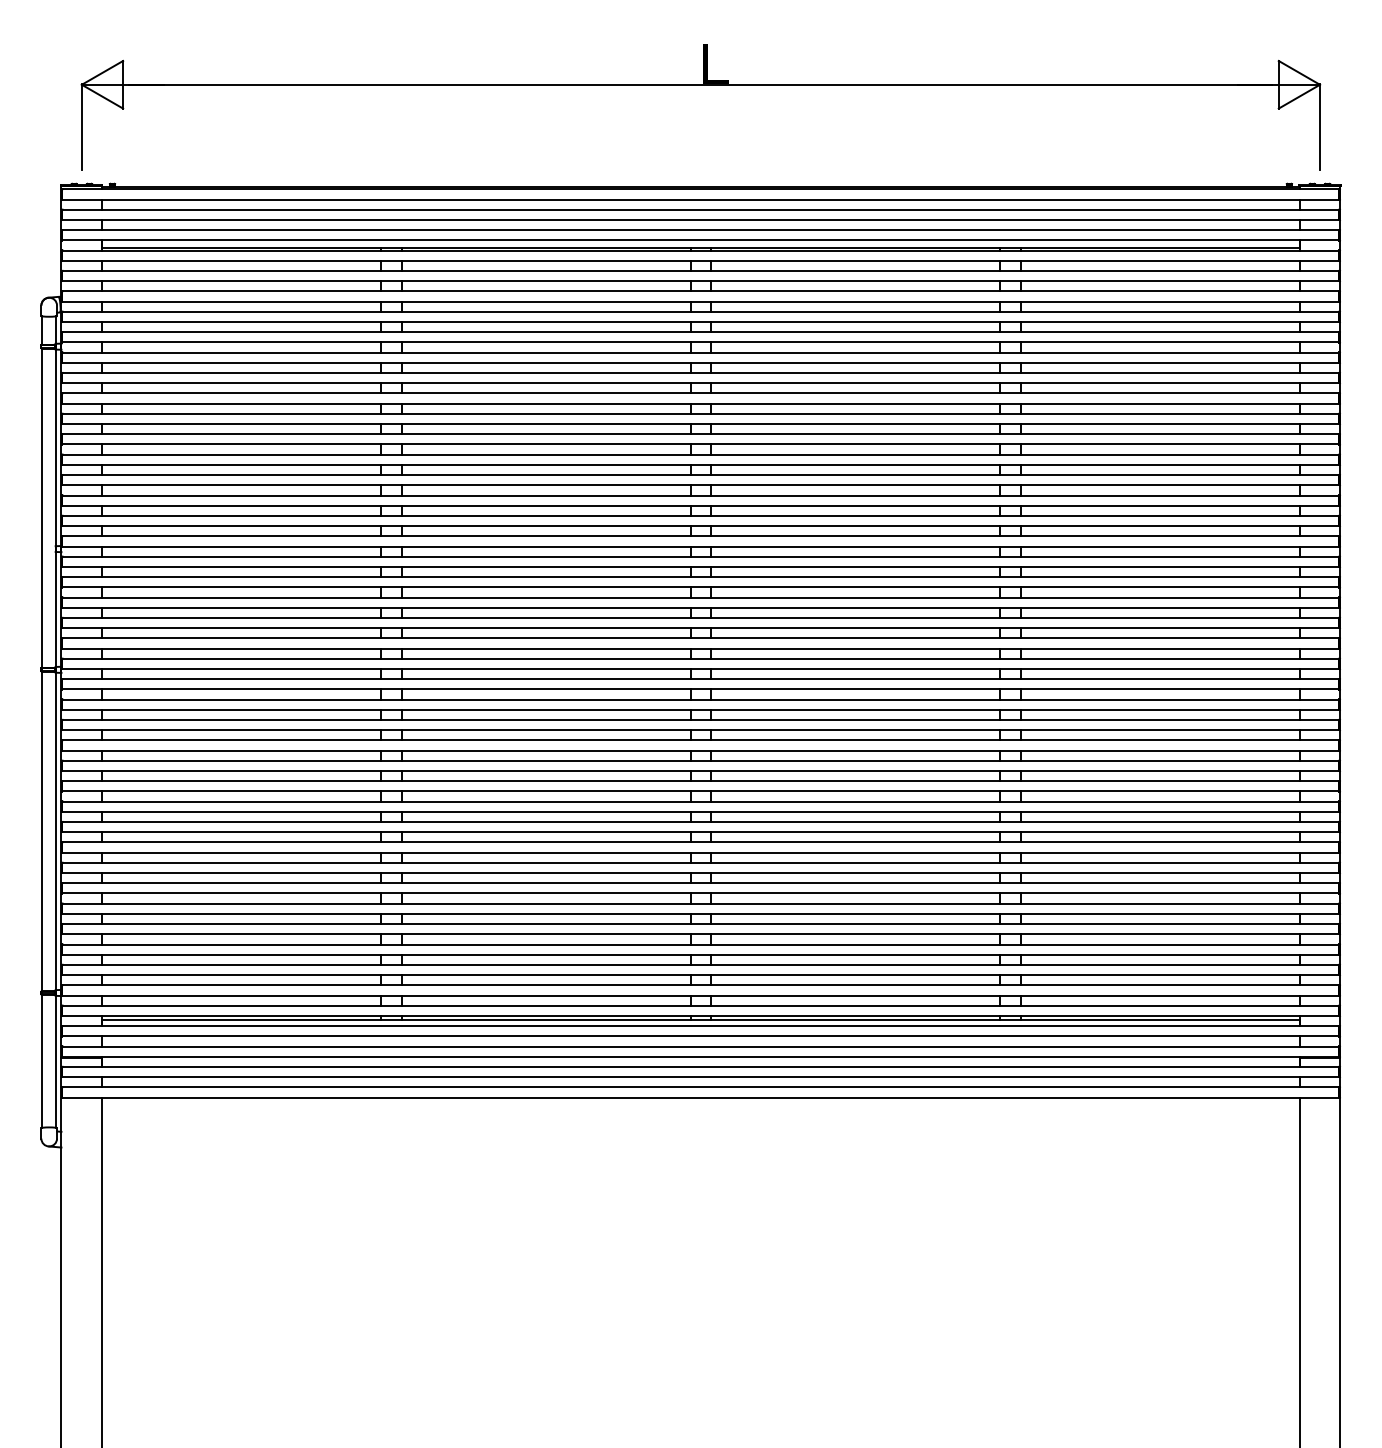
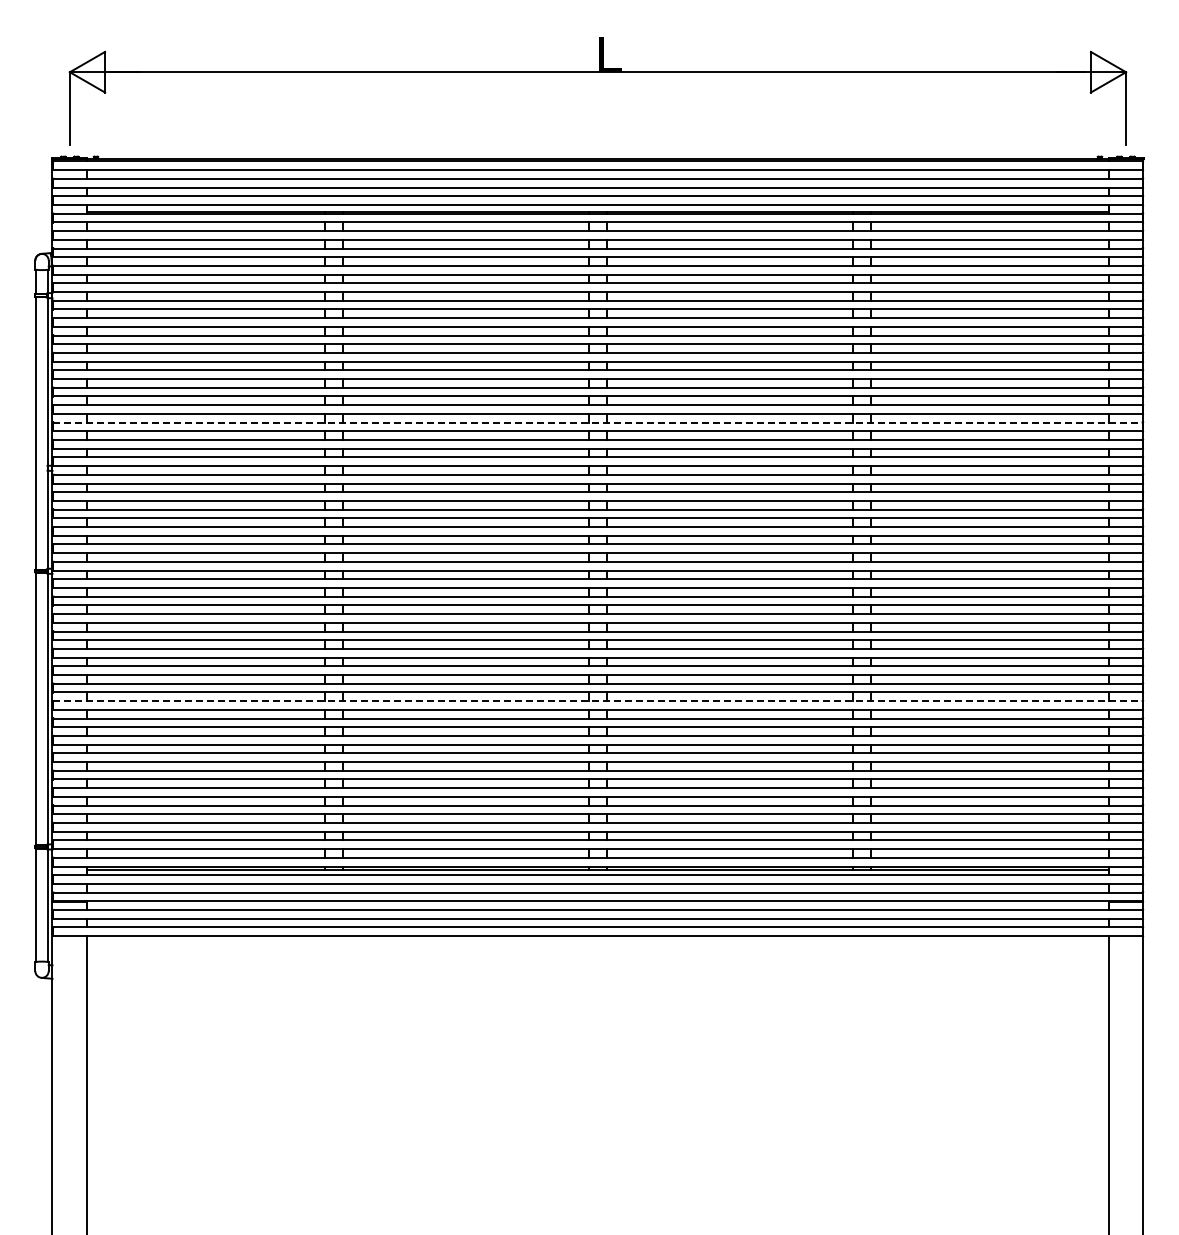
line: (700, 495) -> (597, 422), solid -> dashed
line: (700, 822) -> (597, 701), solid -> dashed

